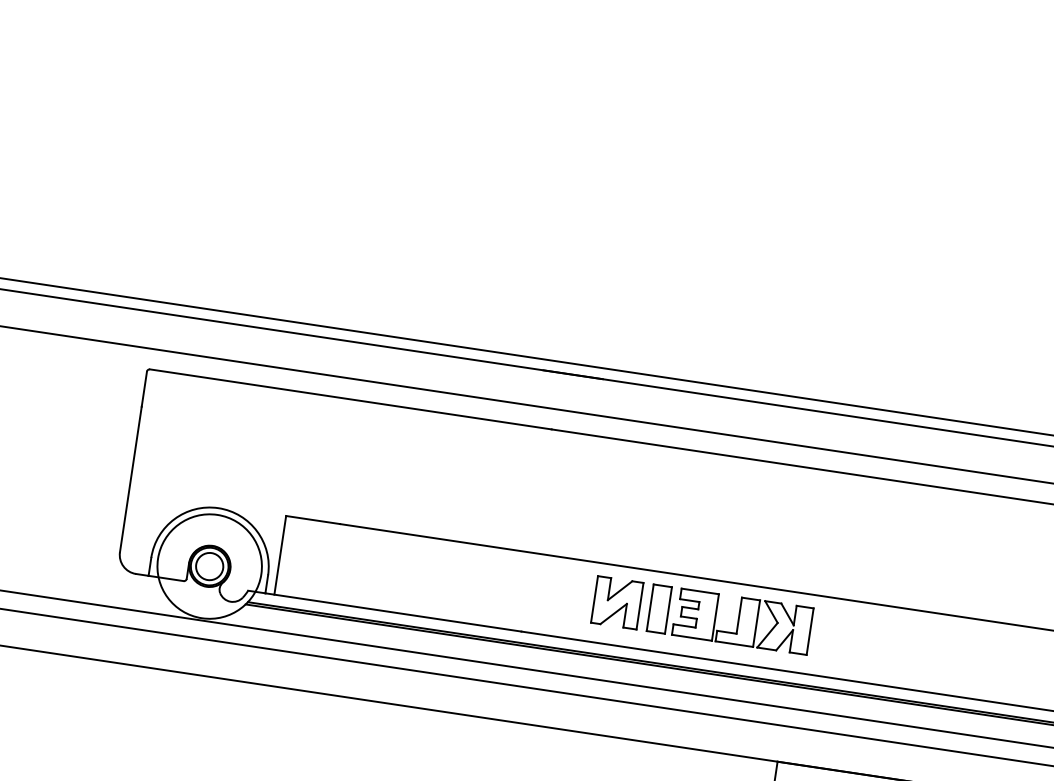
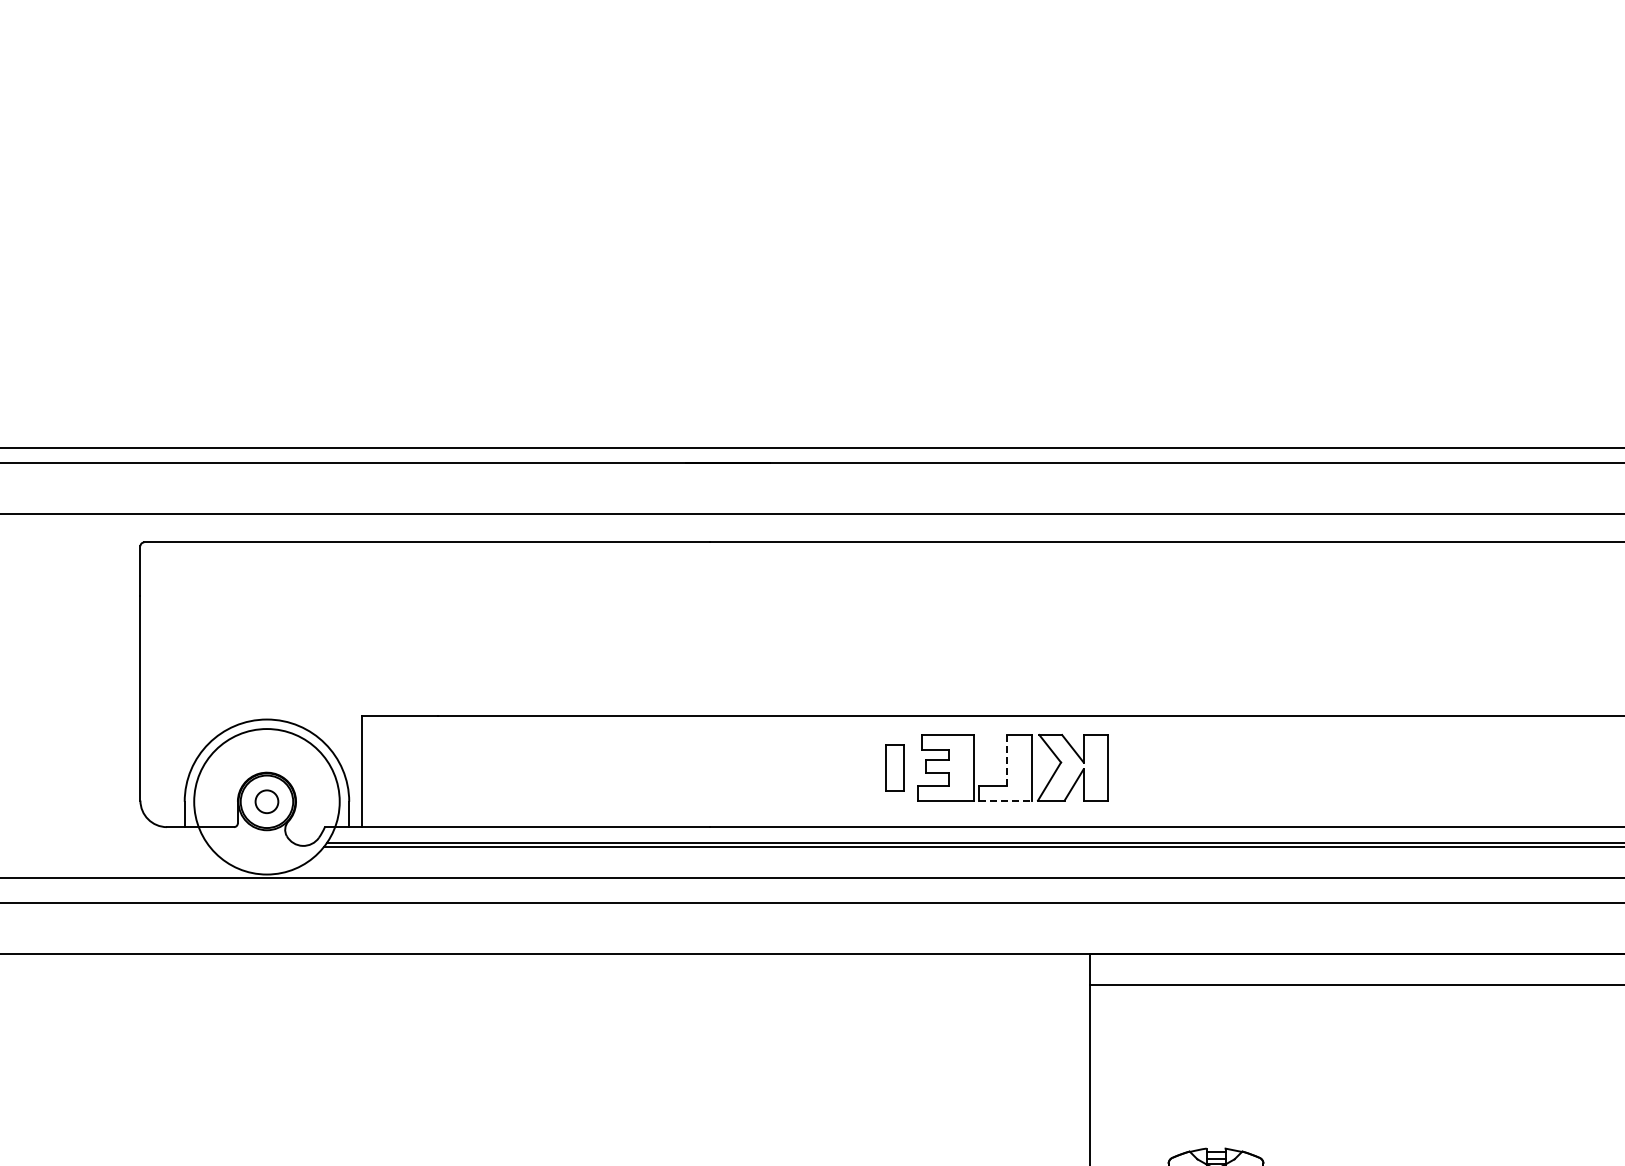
circle: (209, 566) -> (266, 801), size x0.6
part: (617, 602) -> (835, 767), removed
part: (658, 608) -> (894, 767), size x0.7
line: (739, 615) -> (1006, 760), solid -> dashed
line: (734, 644) -> (1006, 800), solid -> dashed

